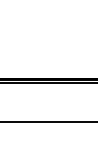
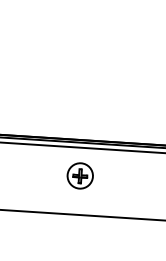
part: (50, 99) -> (79, 176), added

